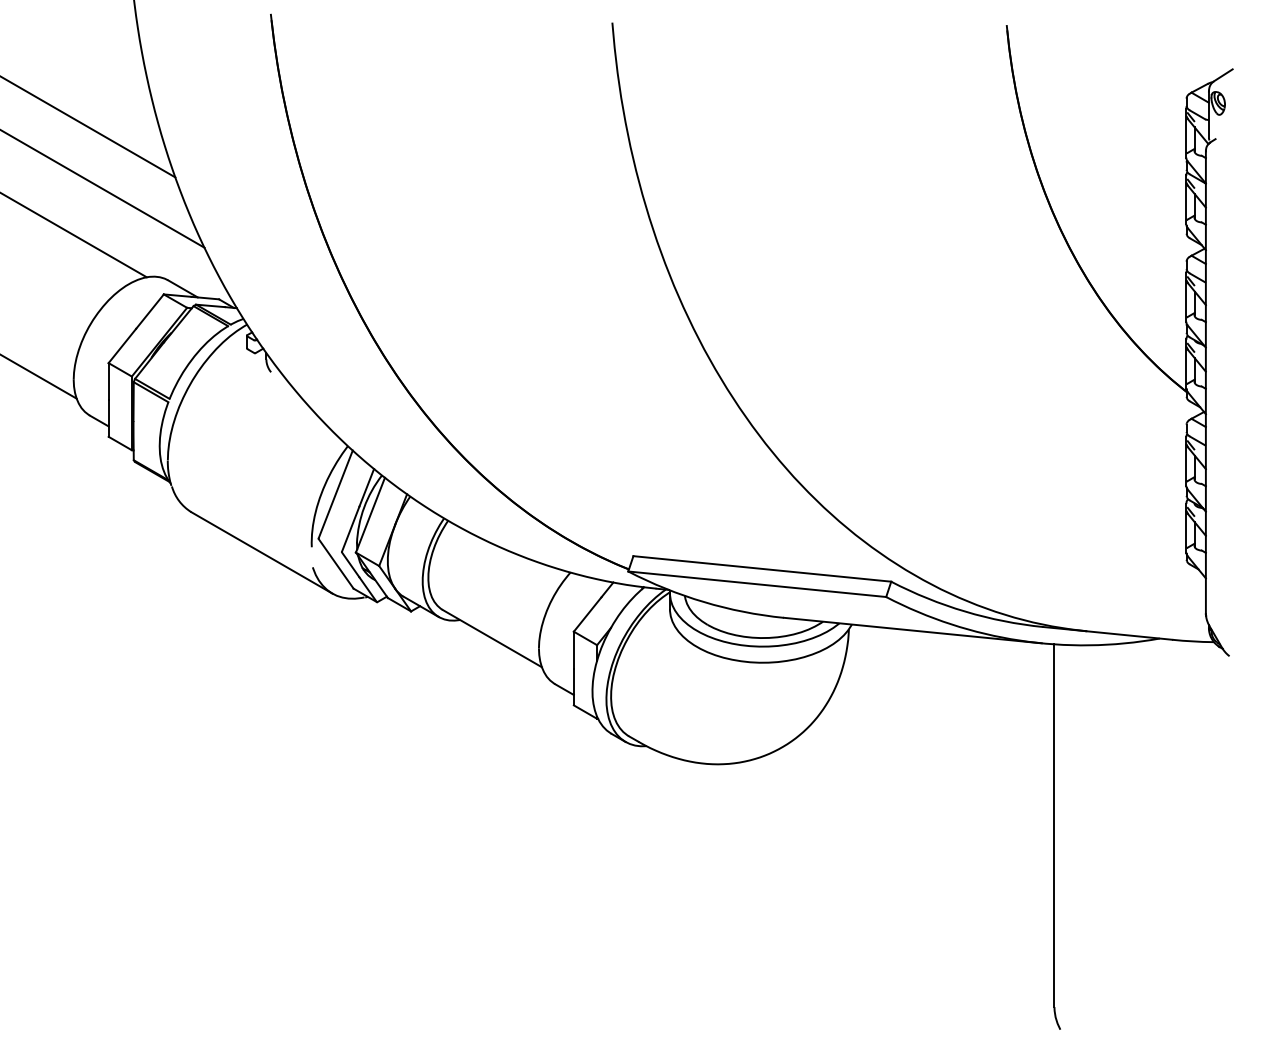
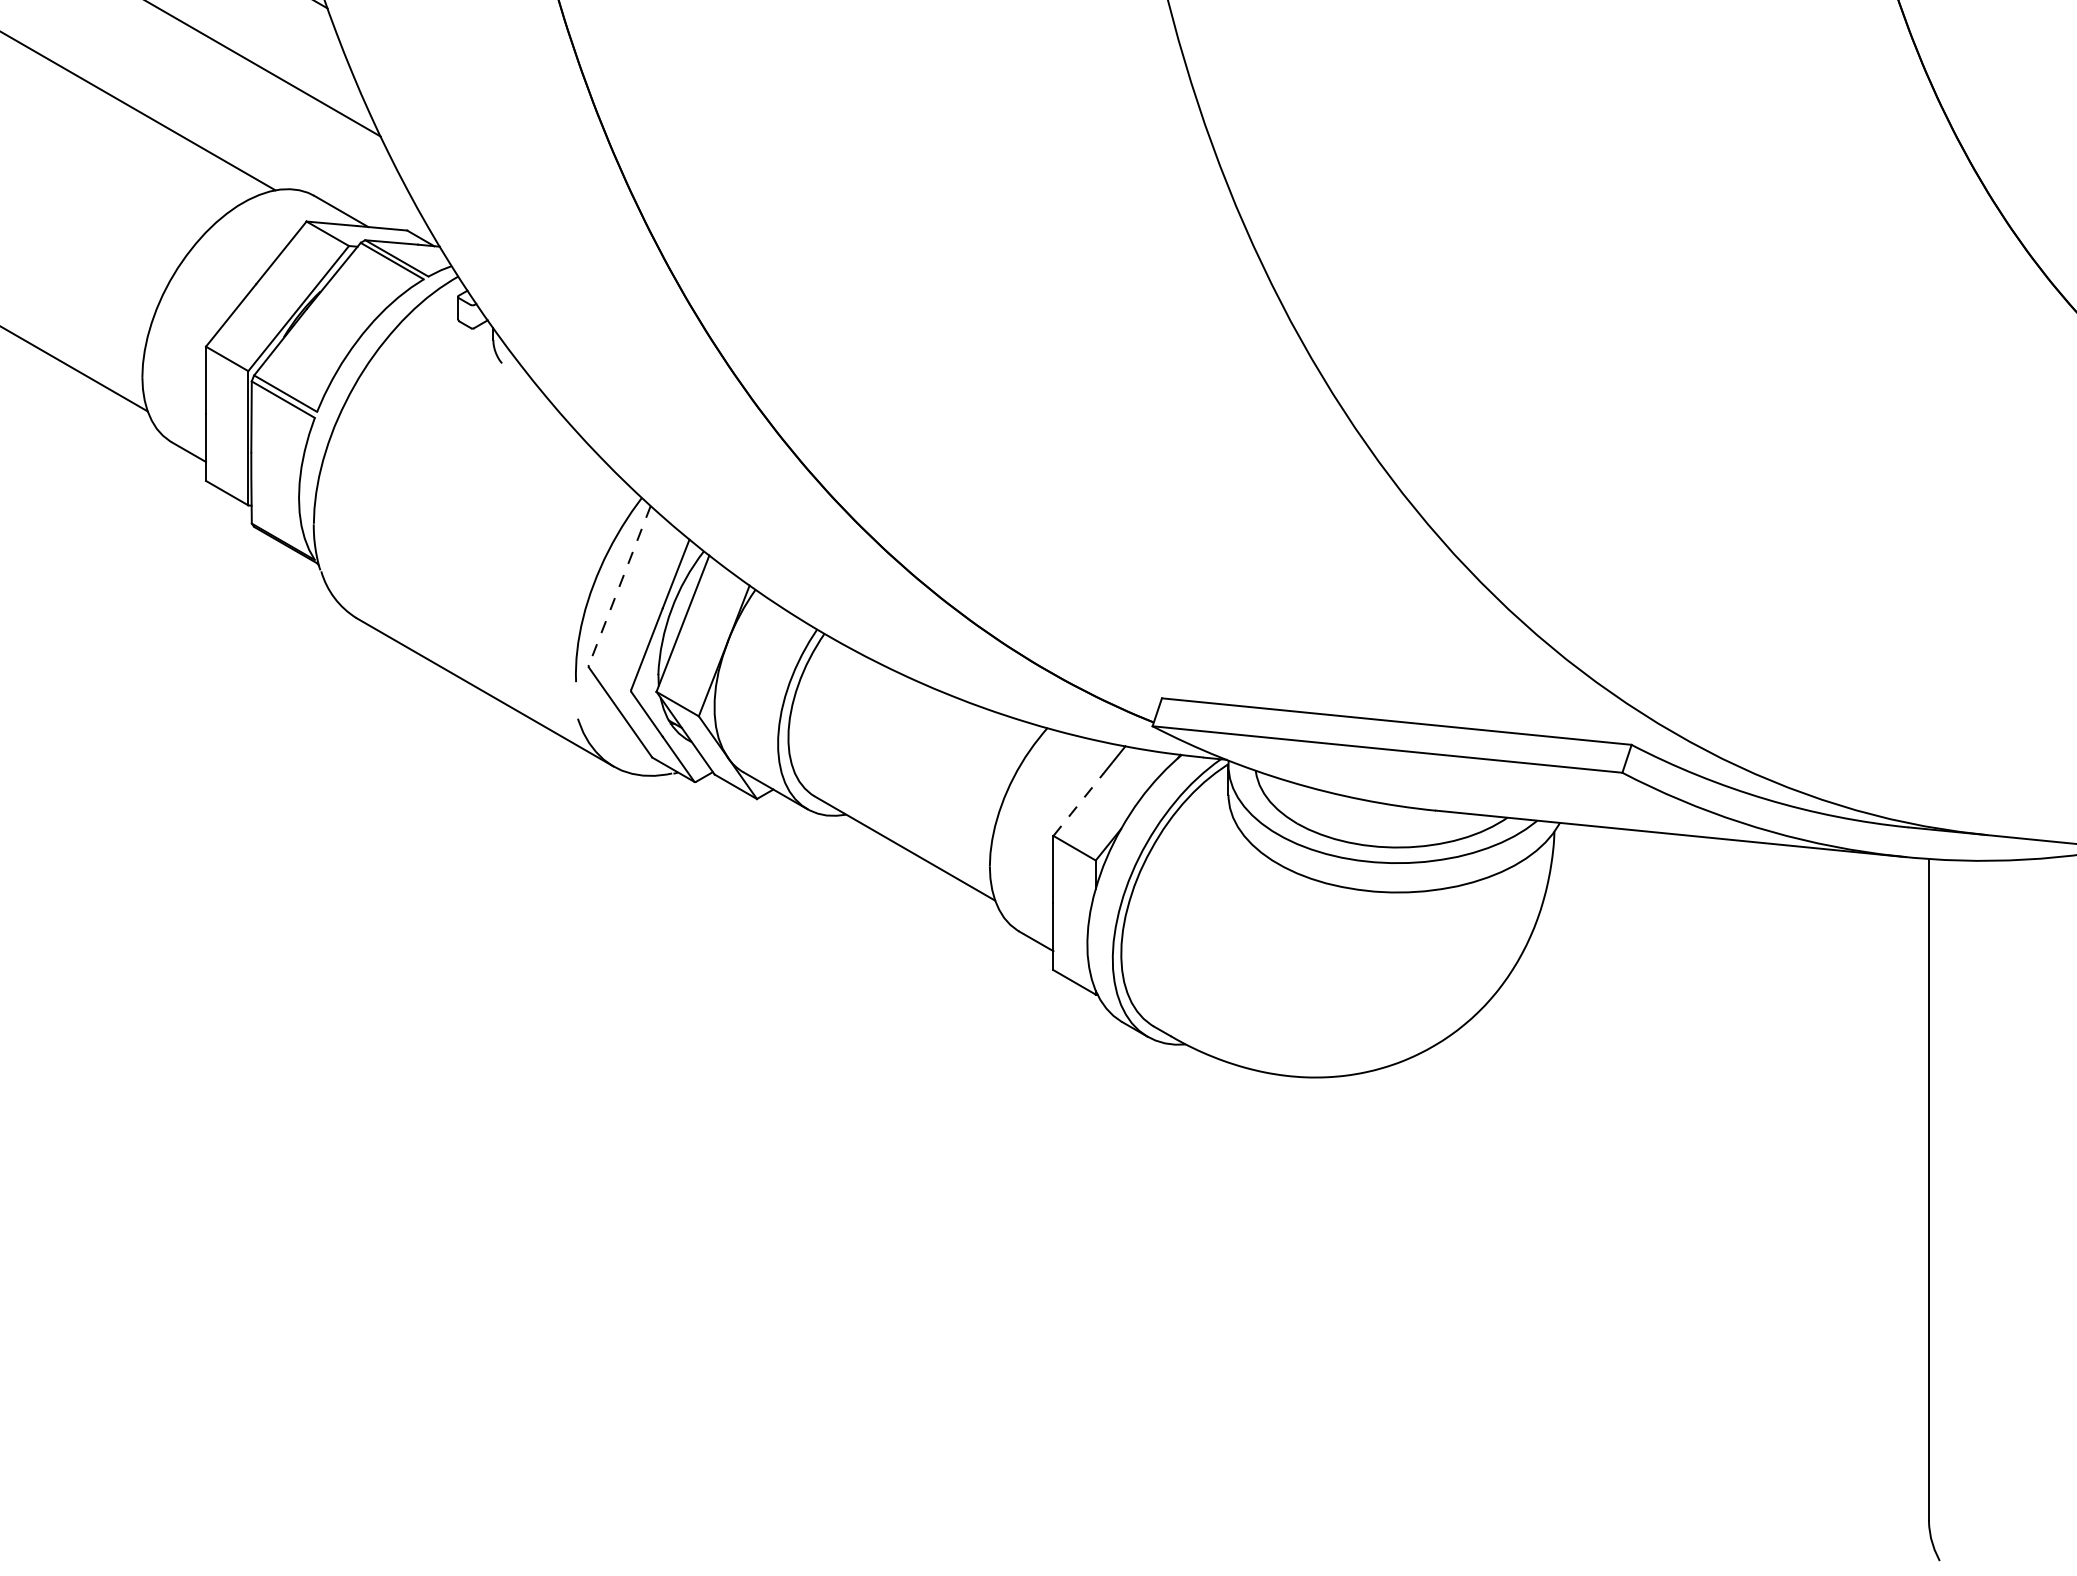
line: (335, 494) -> (619, 586), solid -> dashed
line: (587, 614) -> (1078, 804), solid -> dashed

